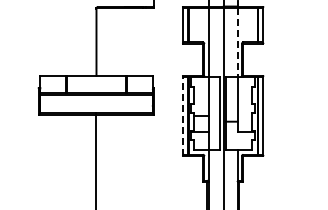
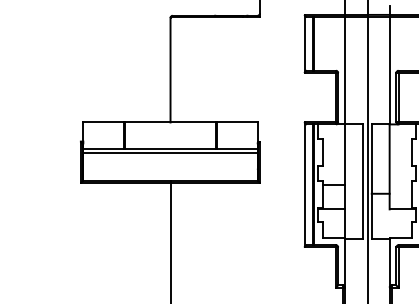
line: (237, 42) -> (389, 70), dashed -> solid
line: (182, 115) -> (304, 184), dashed -> solid

